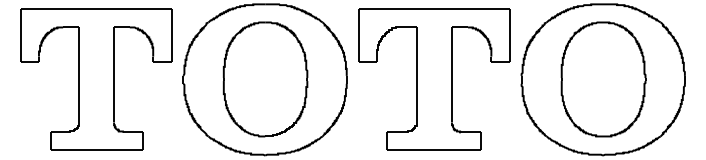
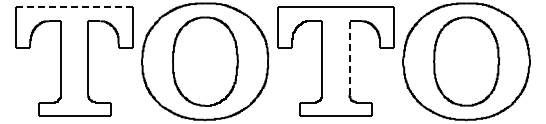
line: (96, 9) -> (74, 7), solid -> dashed
line: (451, 75) -> (349, 58), solid -> dashed

